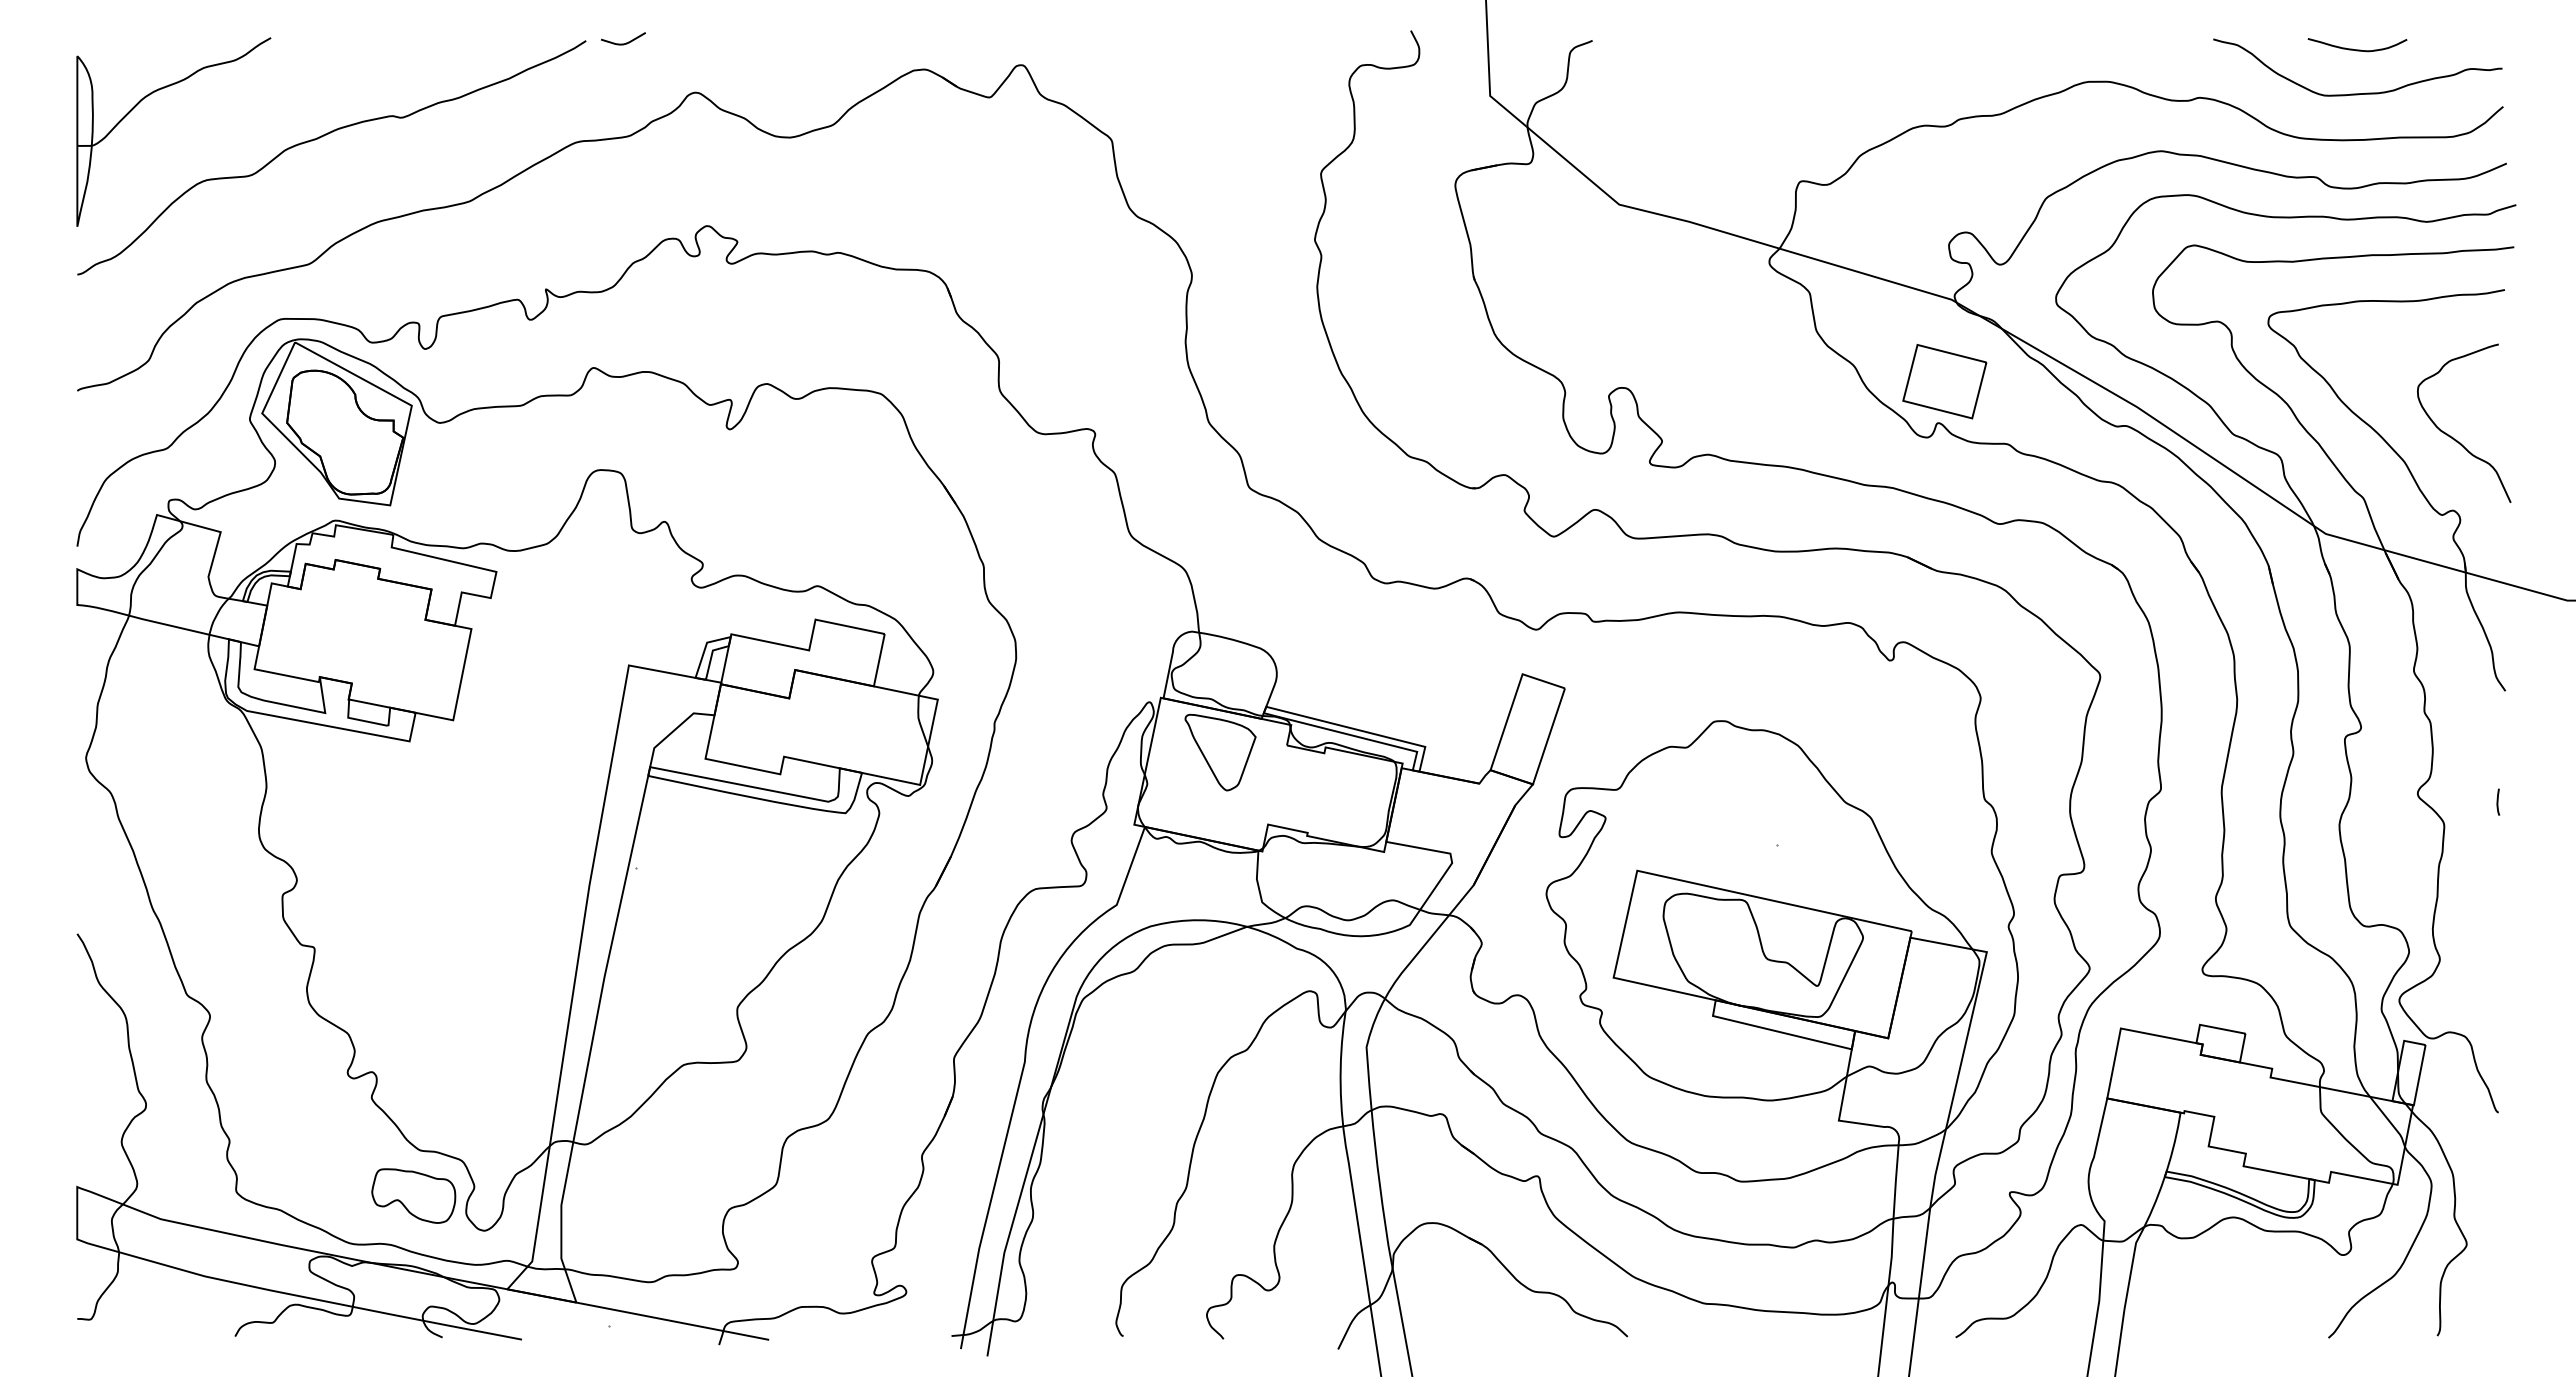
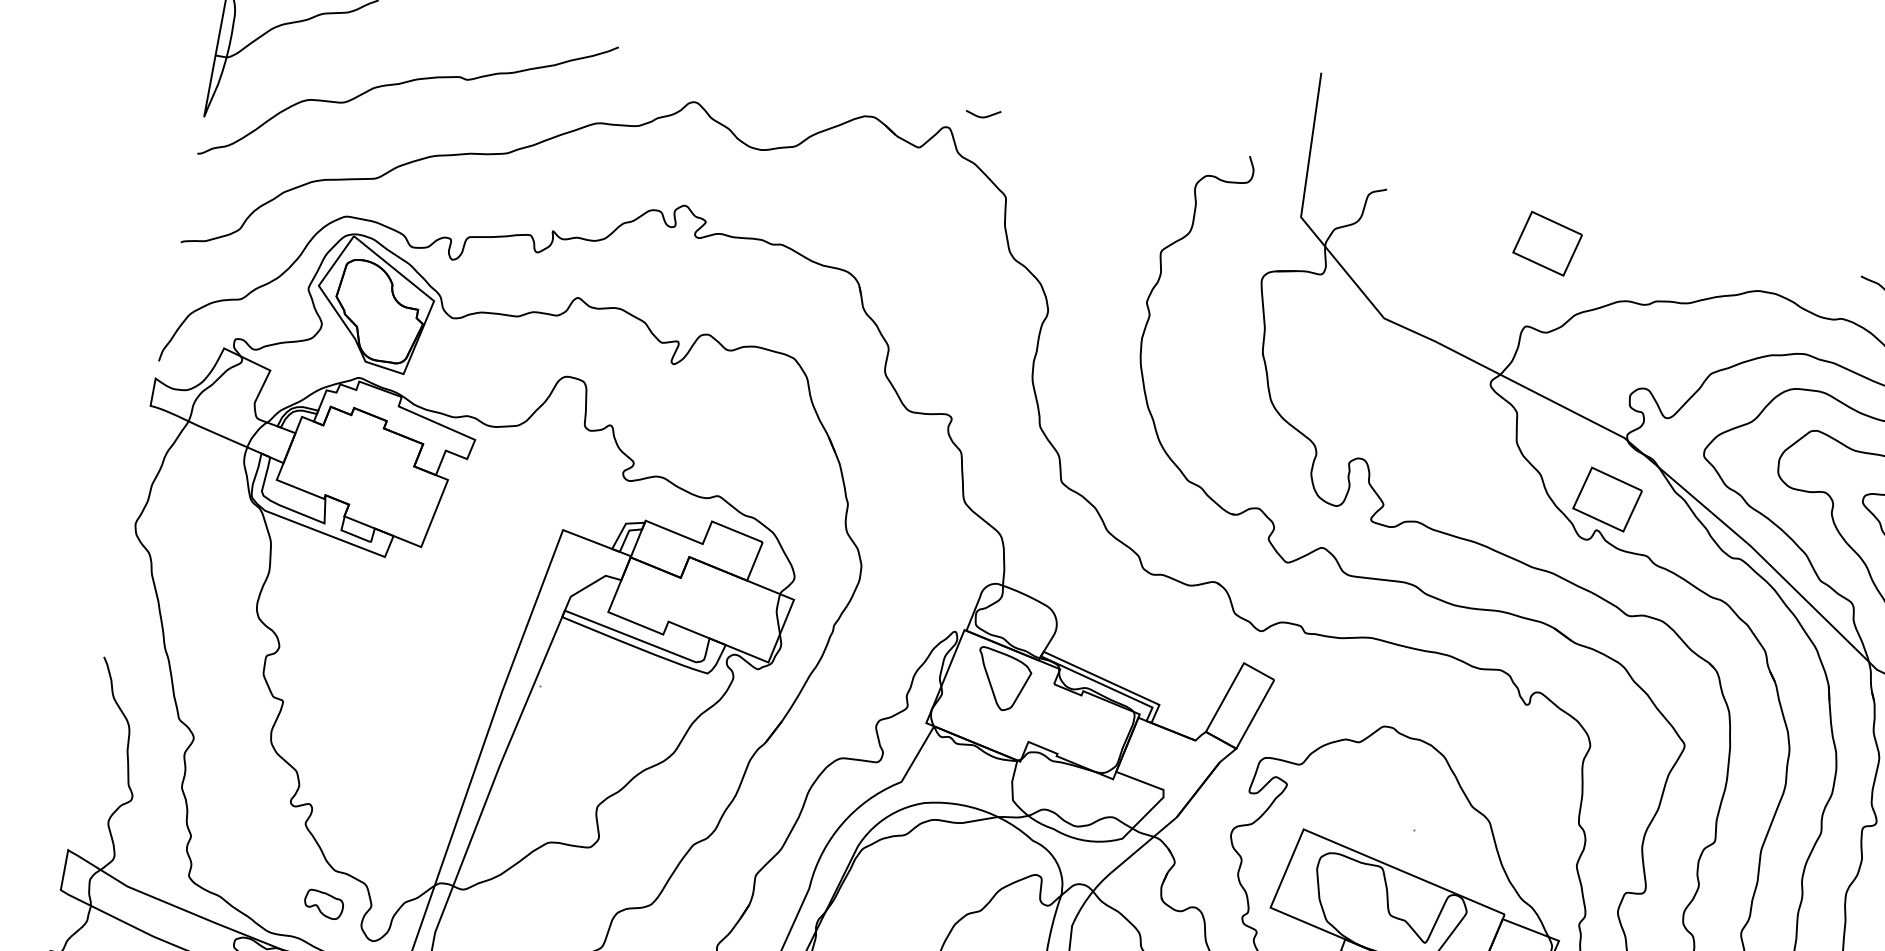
curve: (626, 42) -> (985, 116), moved
part: (1808, 71) -> (1547, 243), added
part: (413, 1195) -> (323, 904), size x0.6

